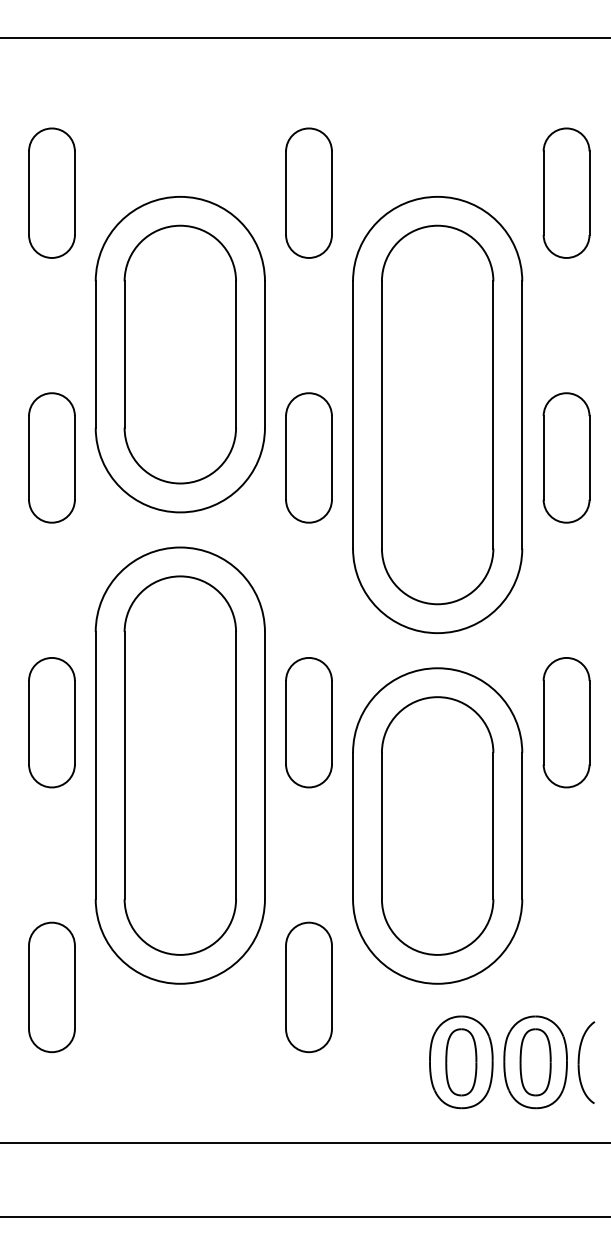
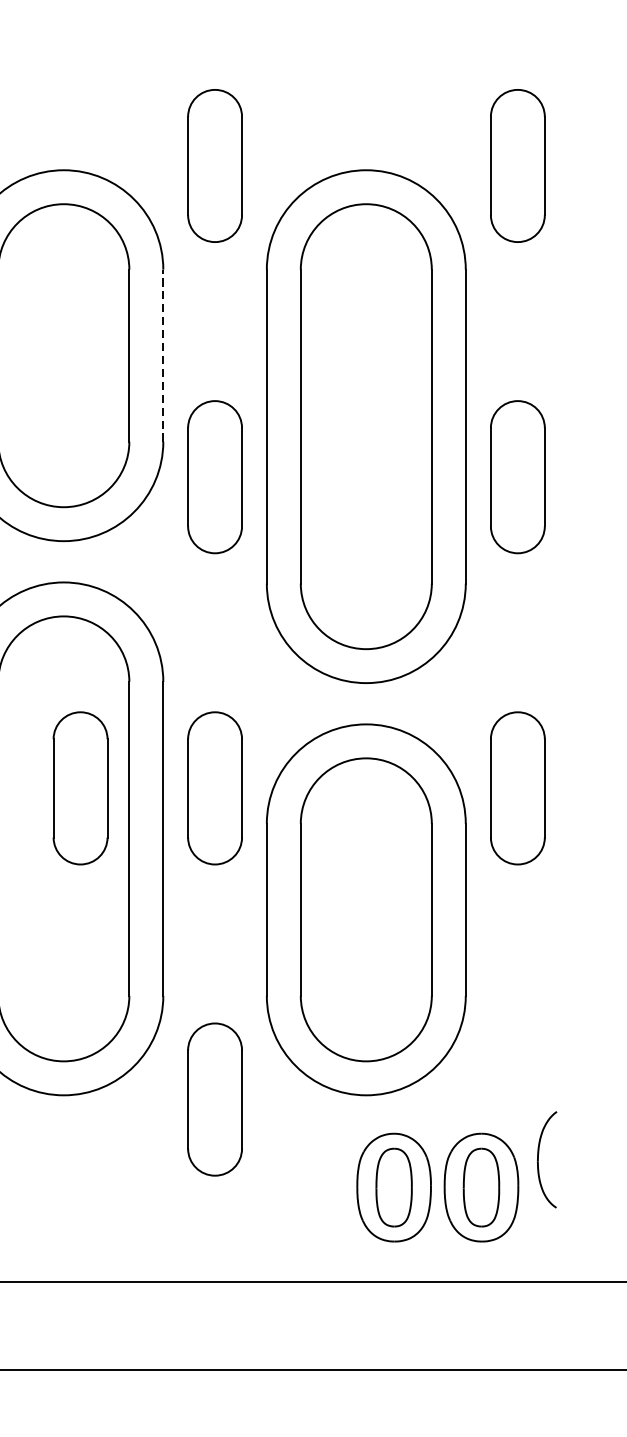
line: (264, 354) -> (162, 355), solid -> dashed
part: (194, 722) -> (80, 788), added
part: (579, 1062) -> (538, 1159), moved

